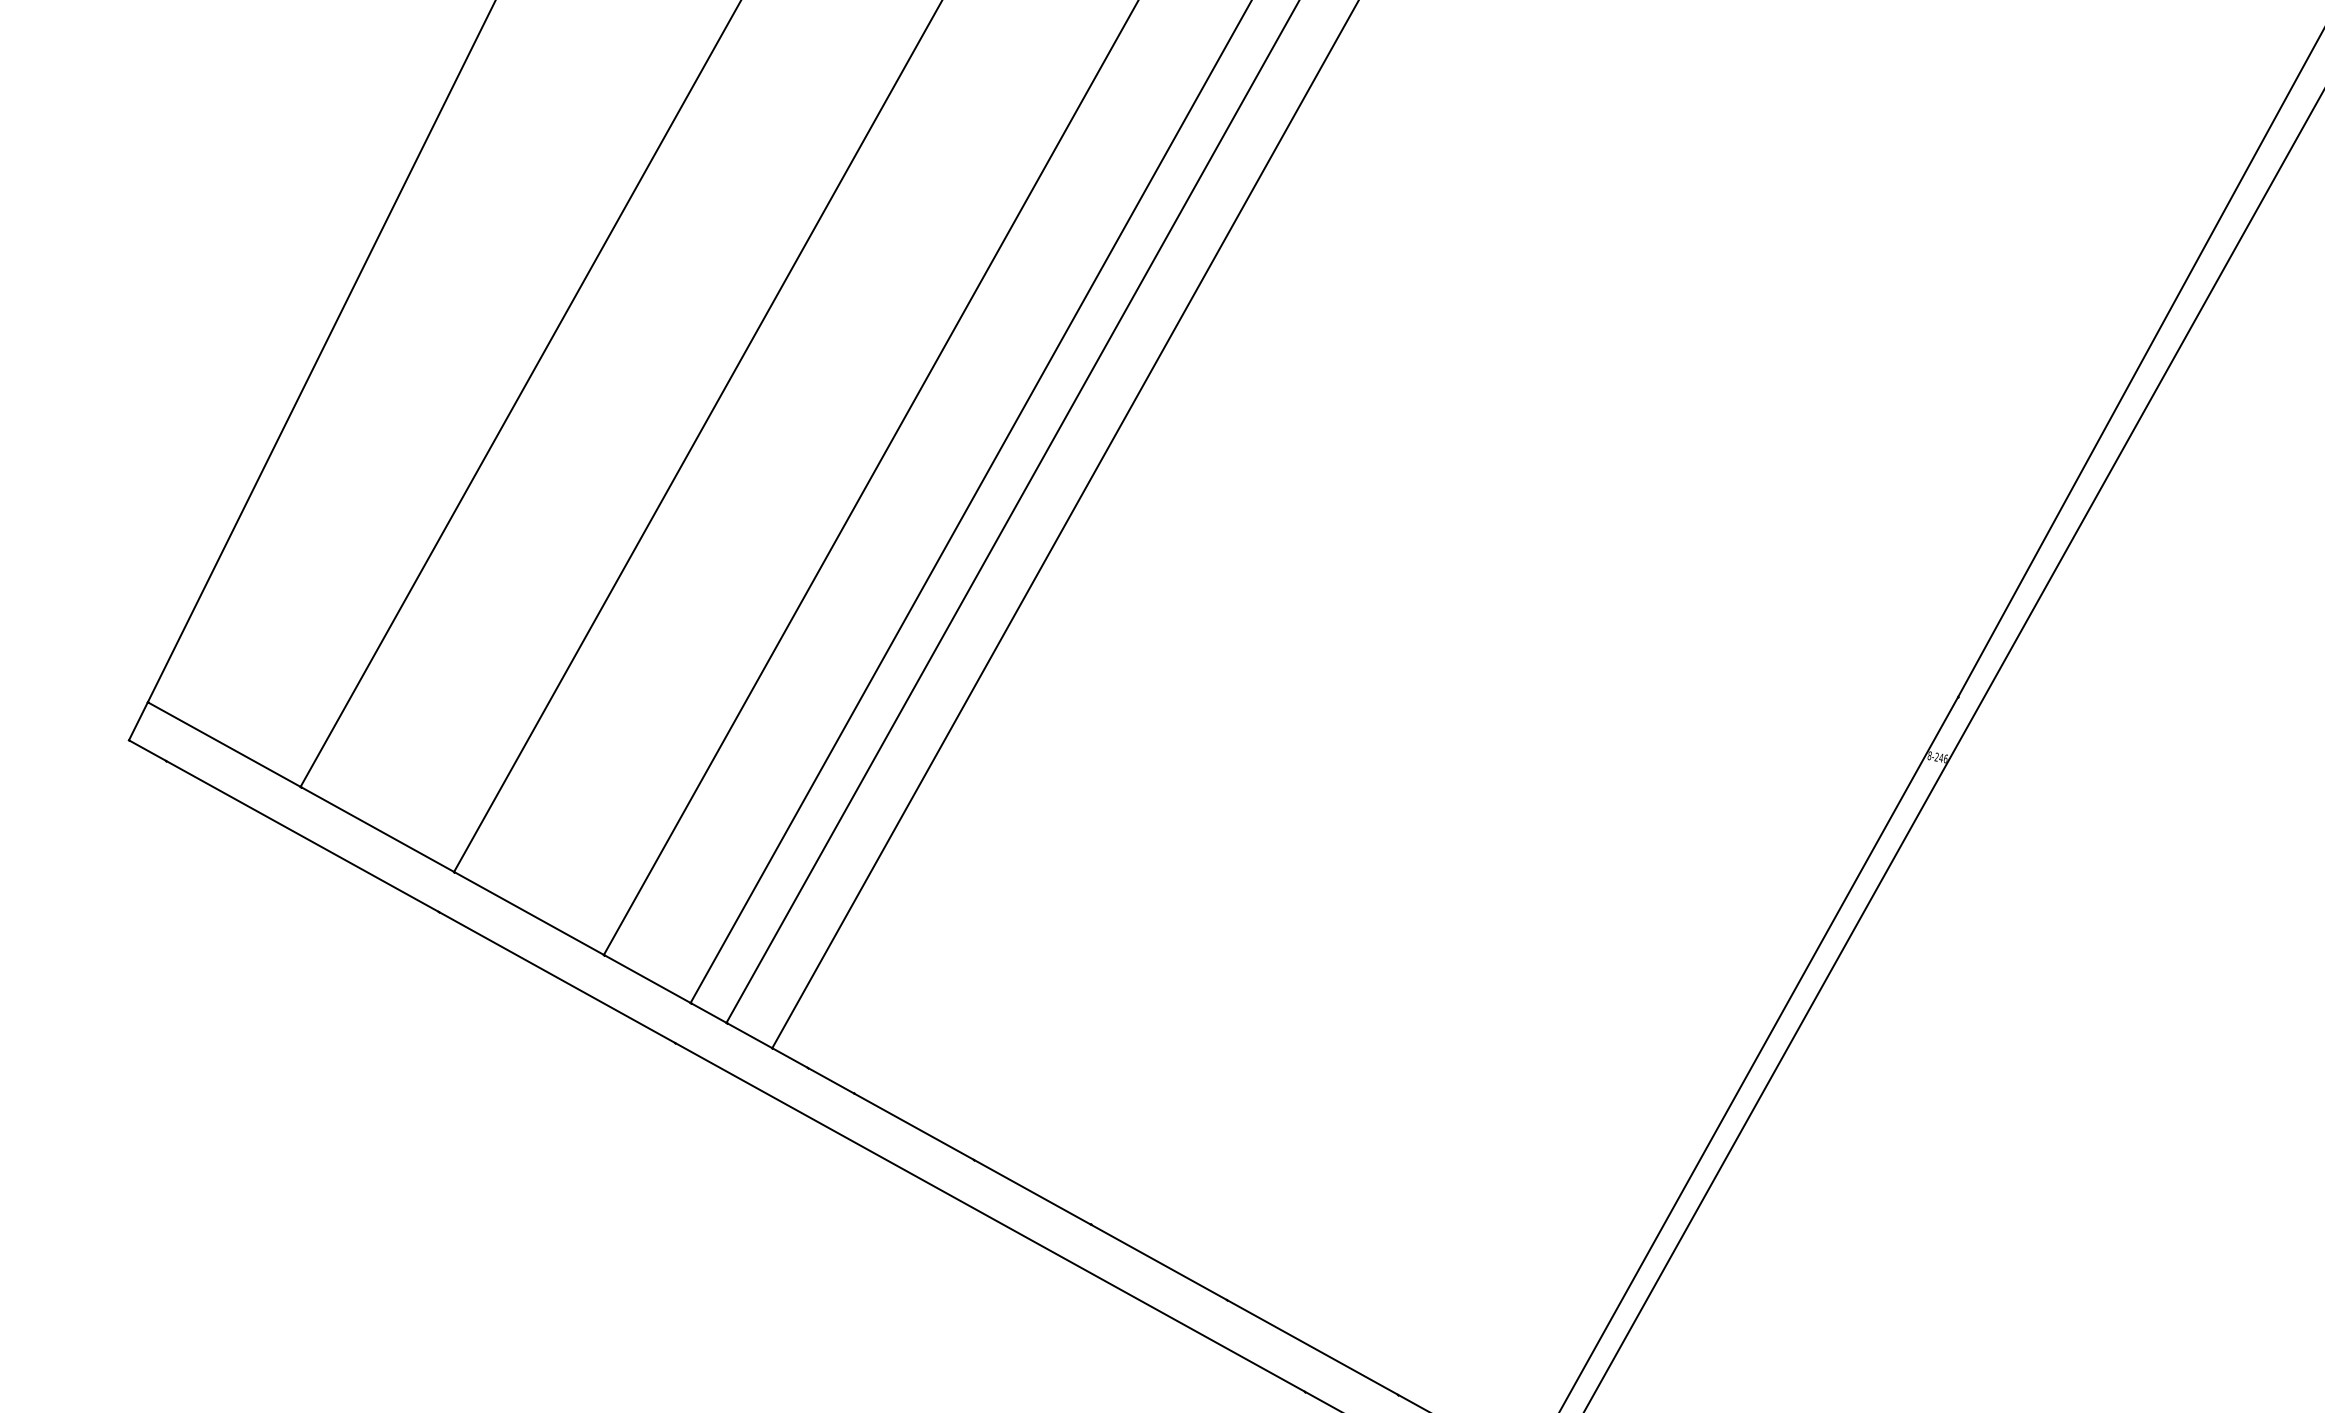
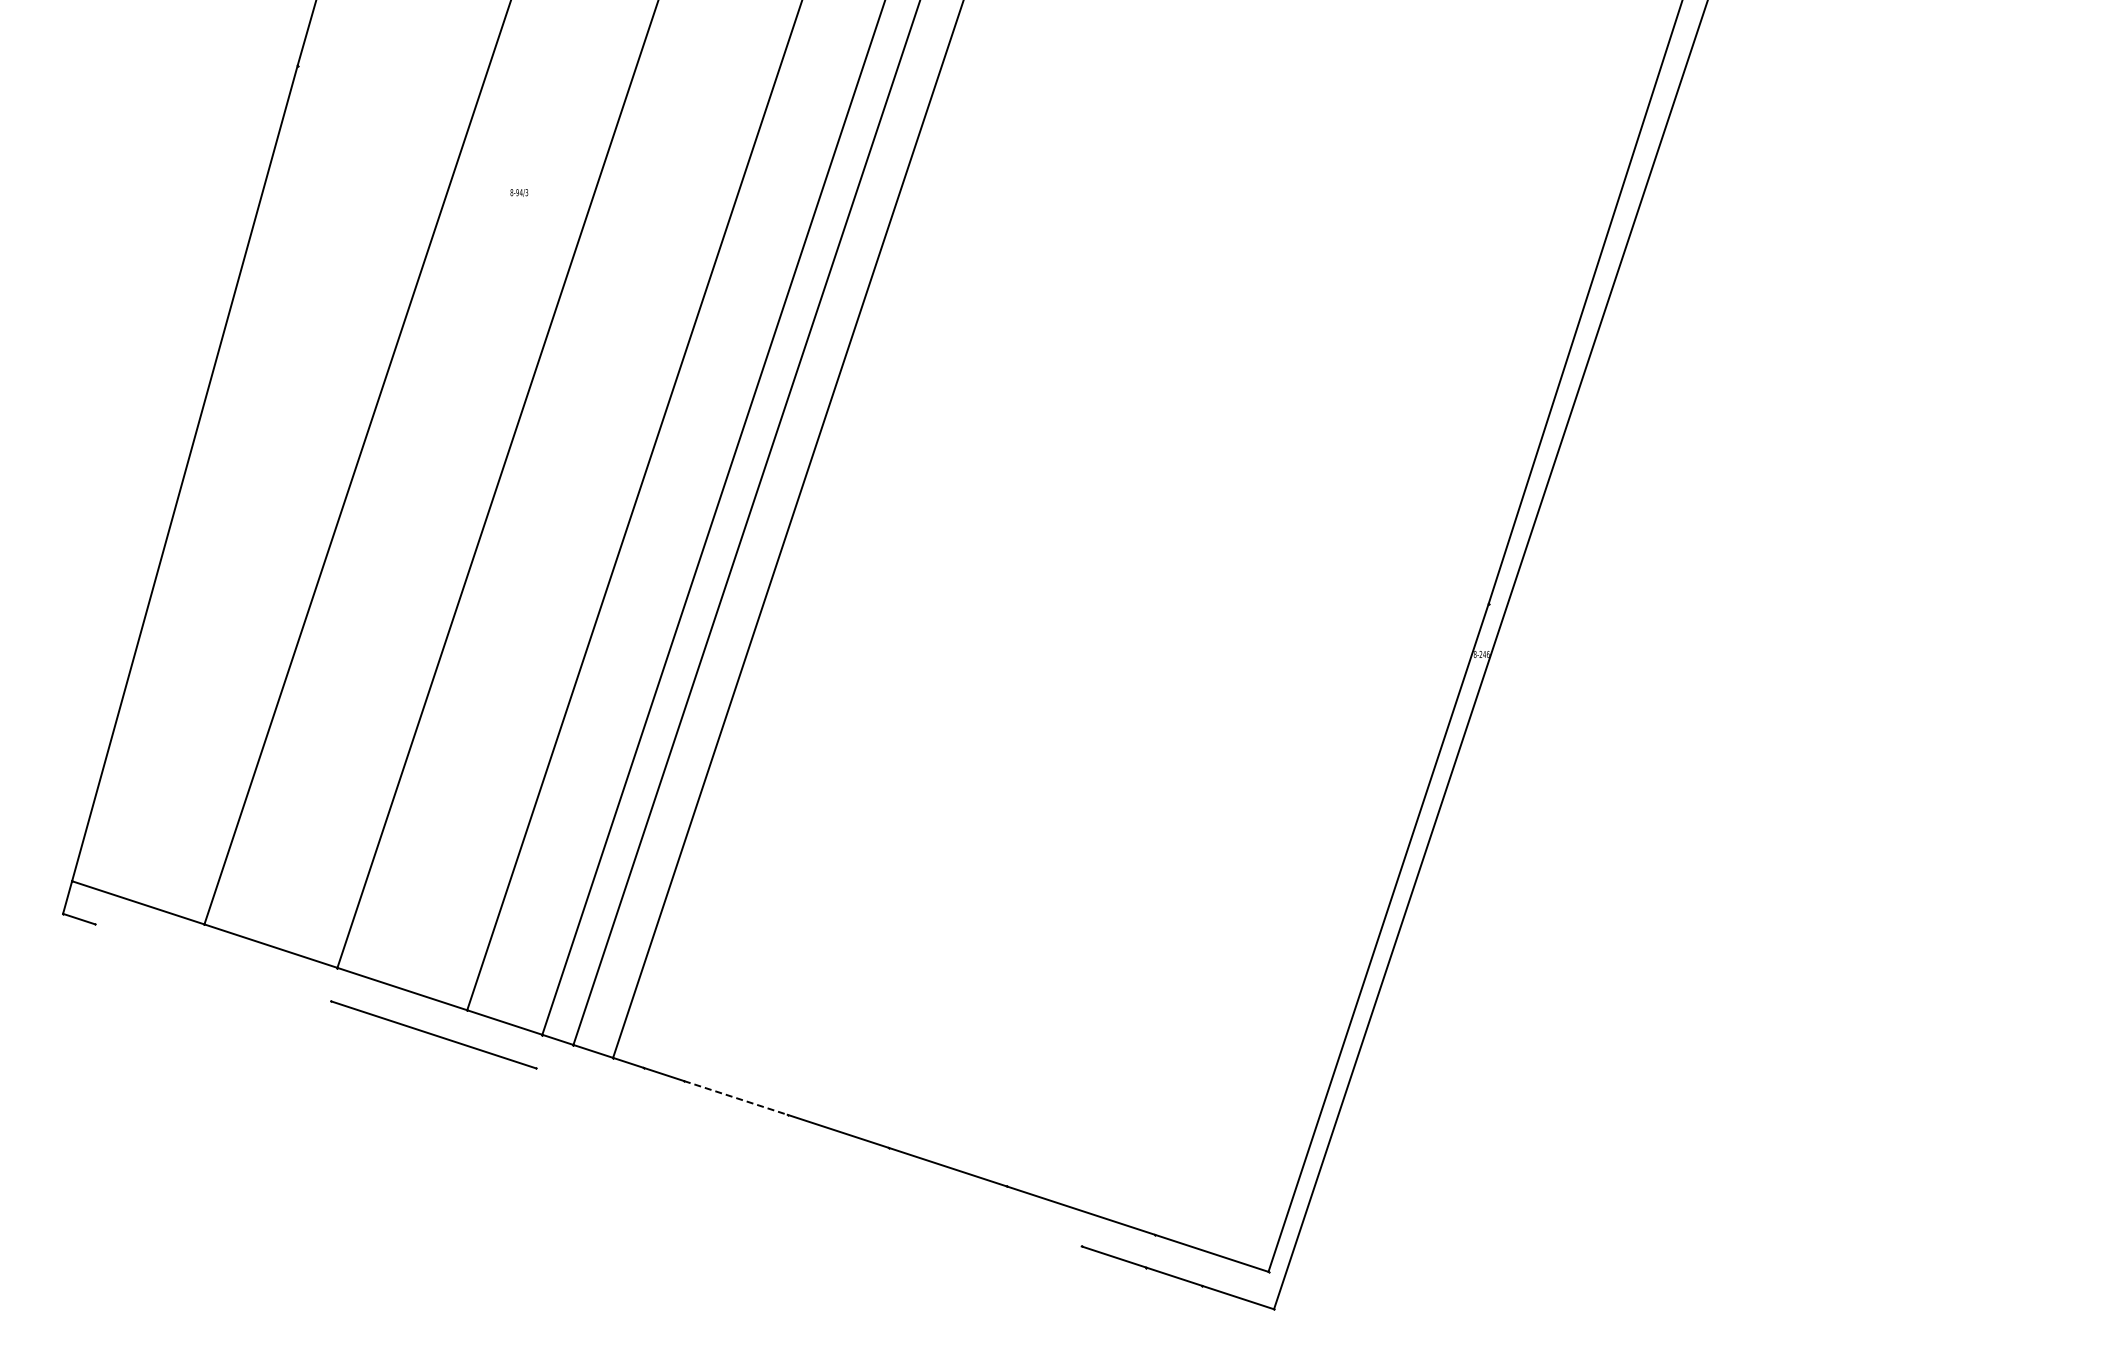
line: (302, 835) -> (213, 962), removed
line: (913, 1126) -> (735, 1097), solid -> dashed
line: (989, 1217) -> (808, 1157), removed

